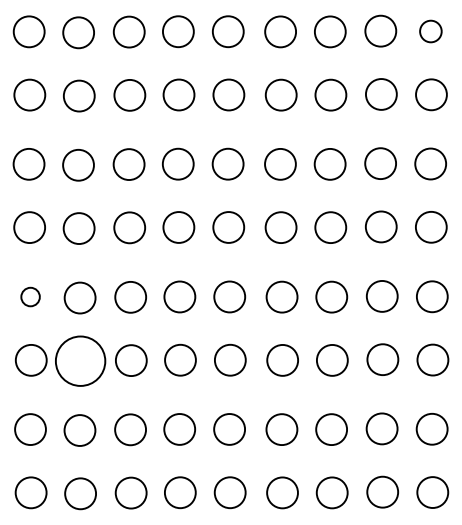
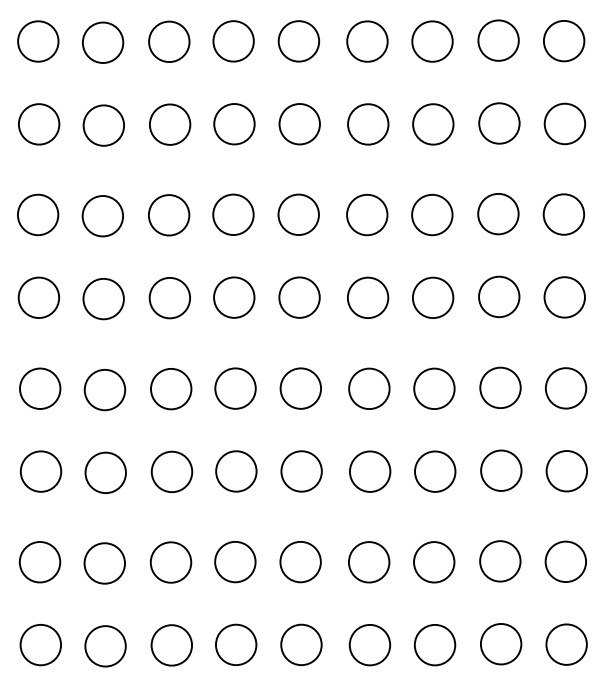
part: (430, 31) -> (563, 41), size x1.43
part: (30, 296) -> (40, 388), size x1.67
part: (80, 361) -> (105, 473), size x0.62

